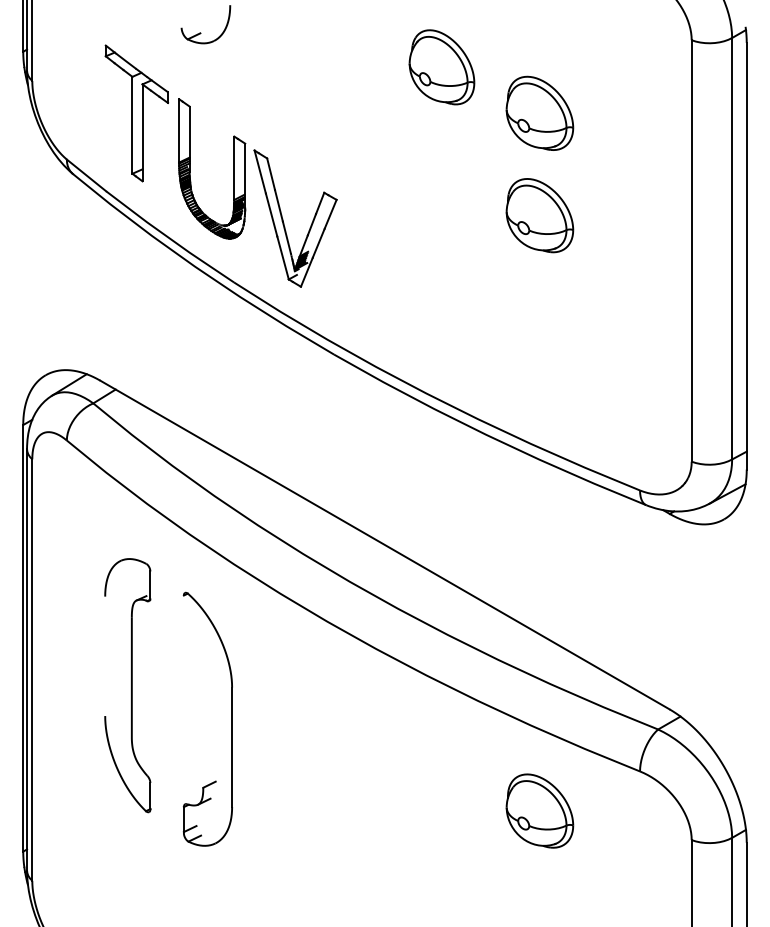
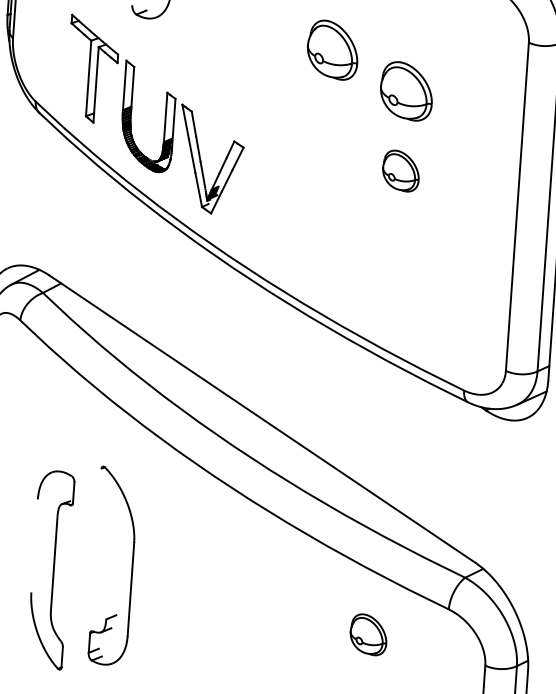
part: (539, 215) -> (400, 170), size x0.7
part: (127, 685) -> (50, 569), moved
part: (231, 718) -> (132, 566), moved
part: (539, 810) -> (368, 634), size x0.7

